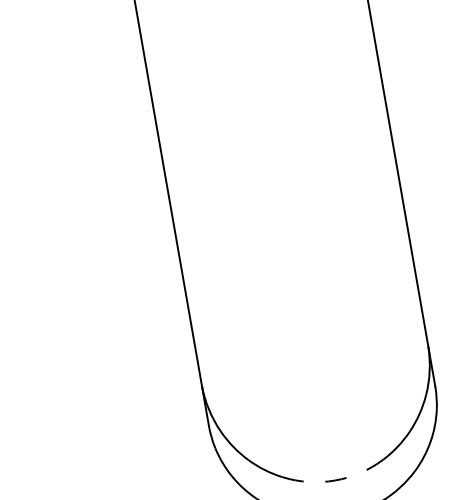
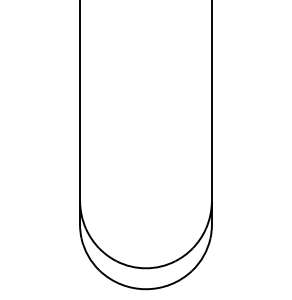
arc: (334, 480) -> (145, 268), dashed -> solid

